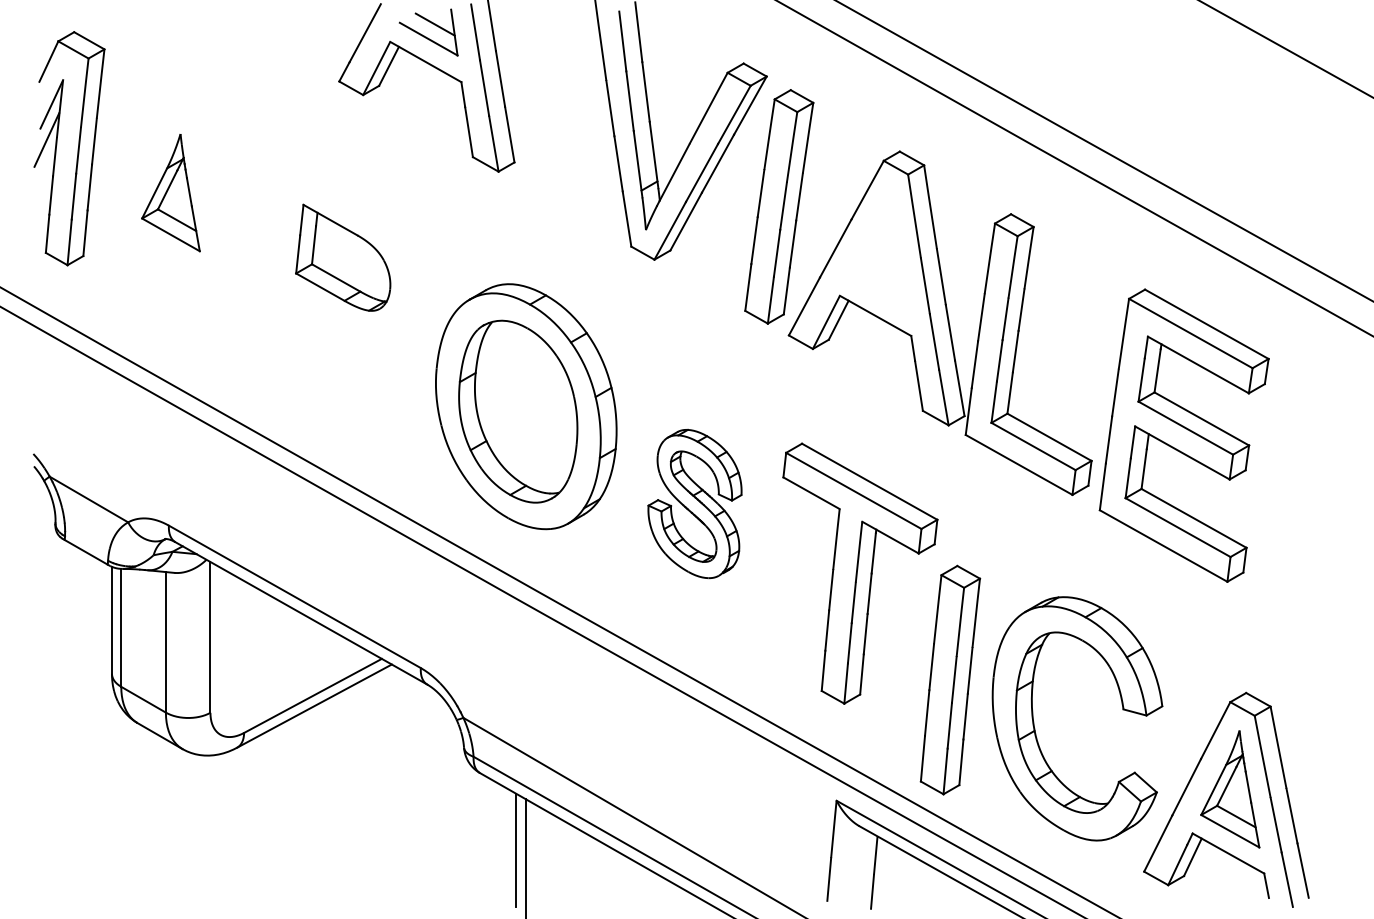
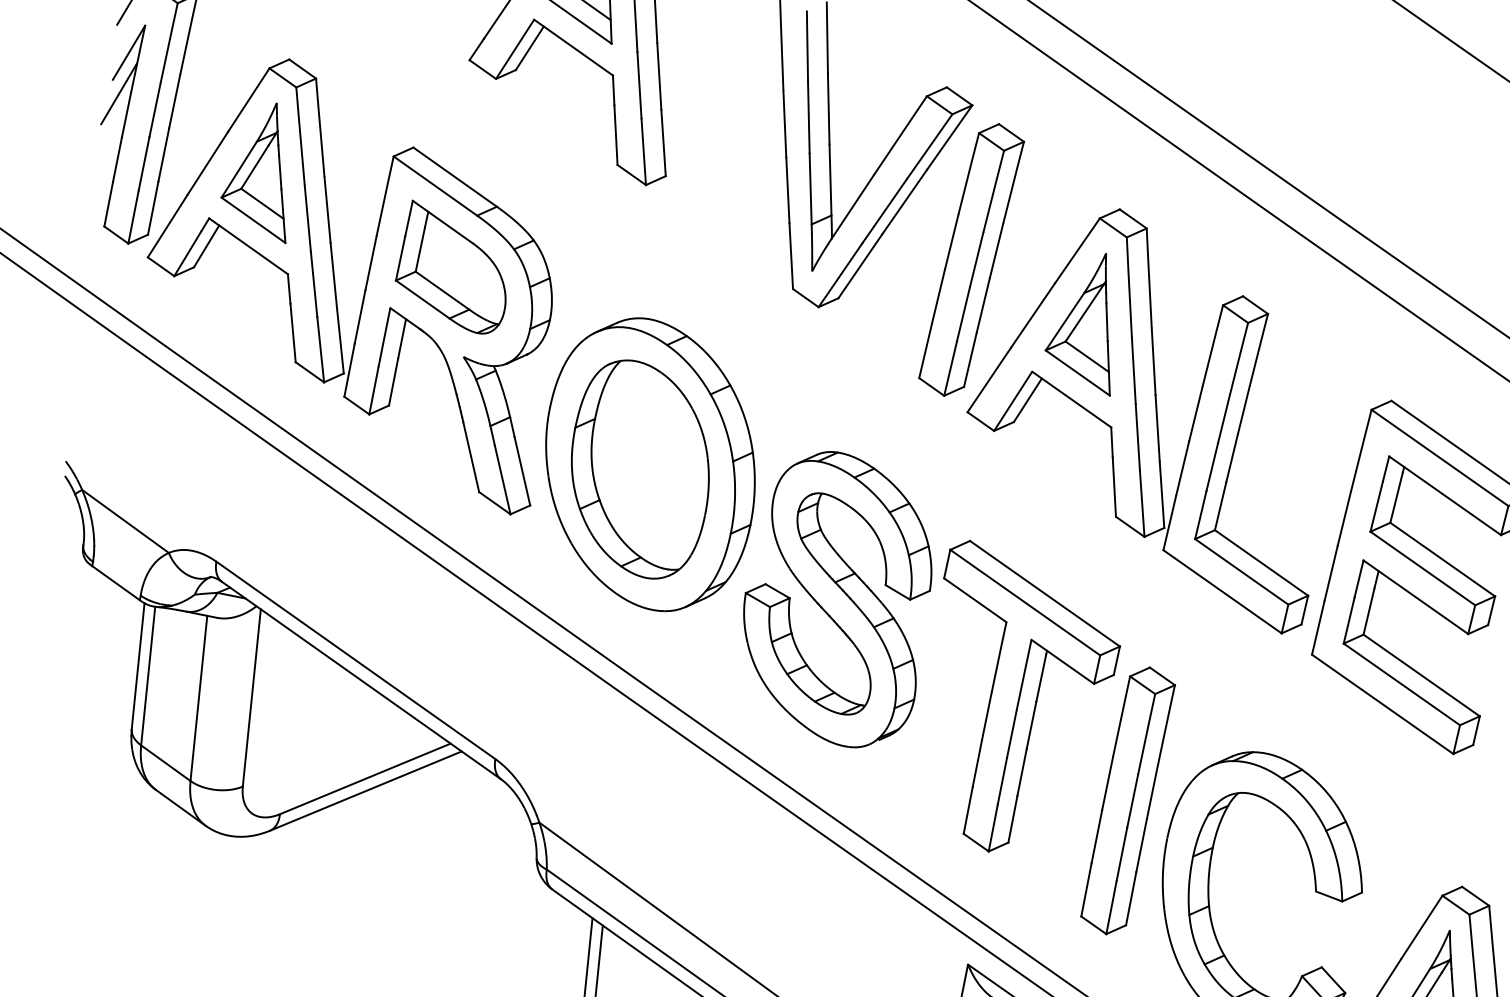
part: (878, 249) -> (1083, 321), added
part: (245, 278) -> (335, 280), added
part: (694, 503) -> (836, 598), size x1.67
part: (950, 679) -> (1128, 800), moved

